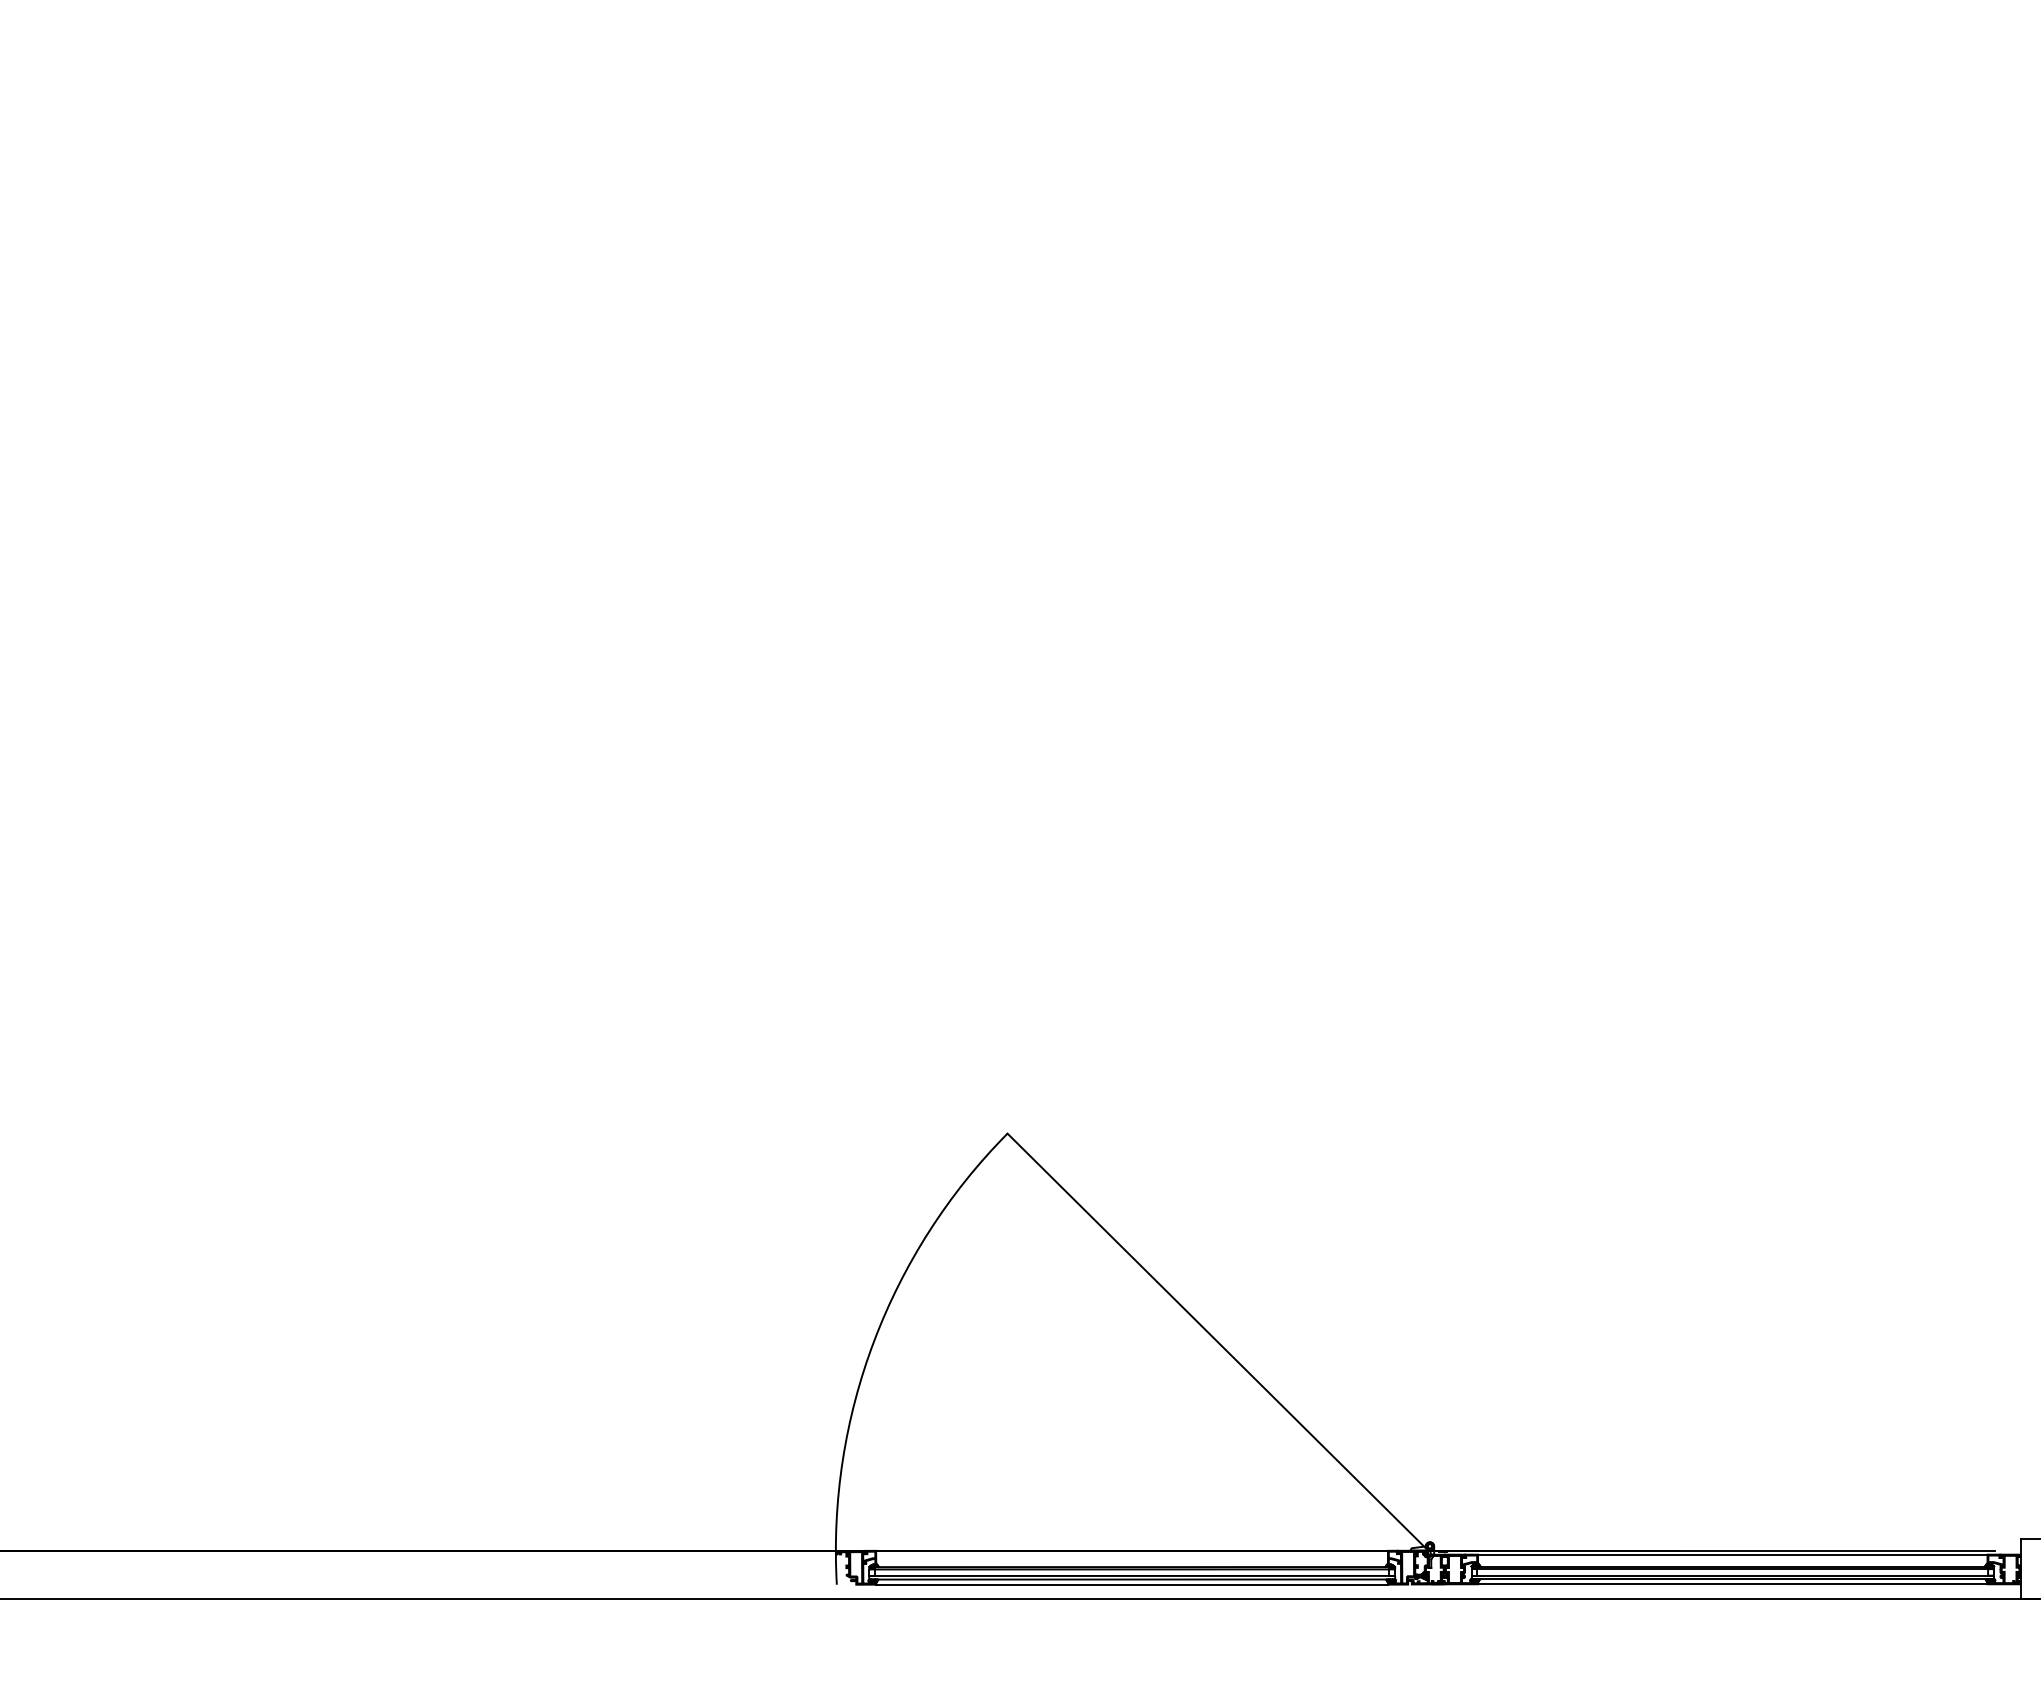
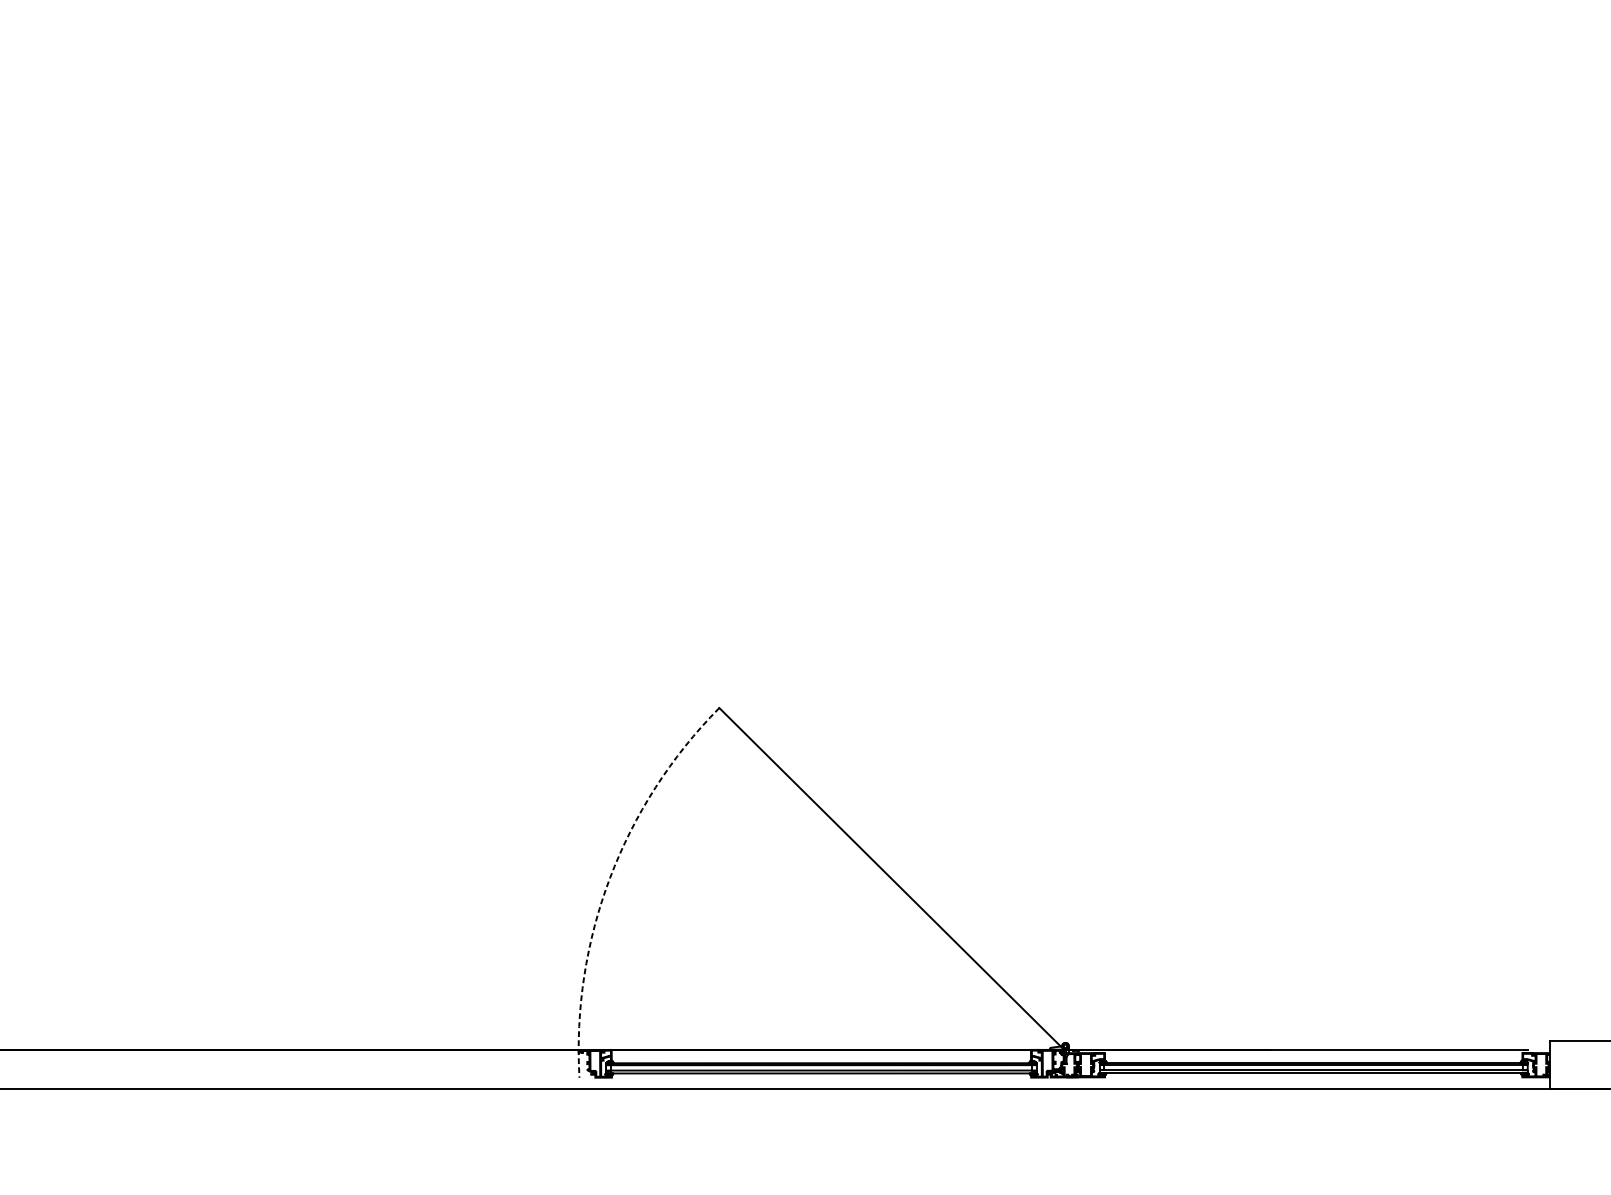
arc: (874, 1341) -> (610, 878), solid -> dashed
line: (1732, 1554) -> (1313, 1052), removed
line: (1132, 1584) -> (821, 1077), removed
line: (1732, 1584) -> (1313, 1077), removed

